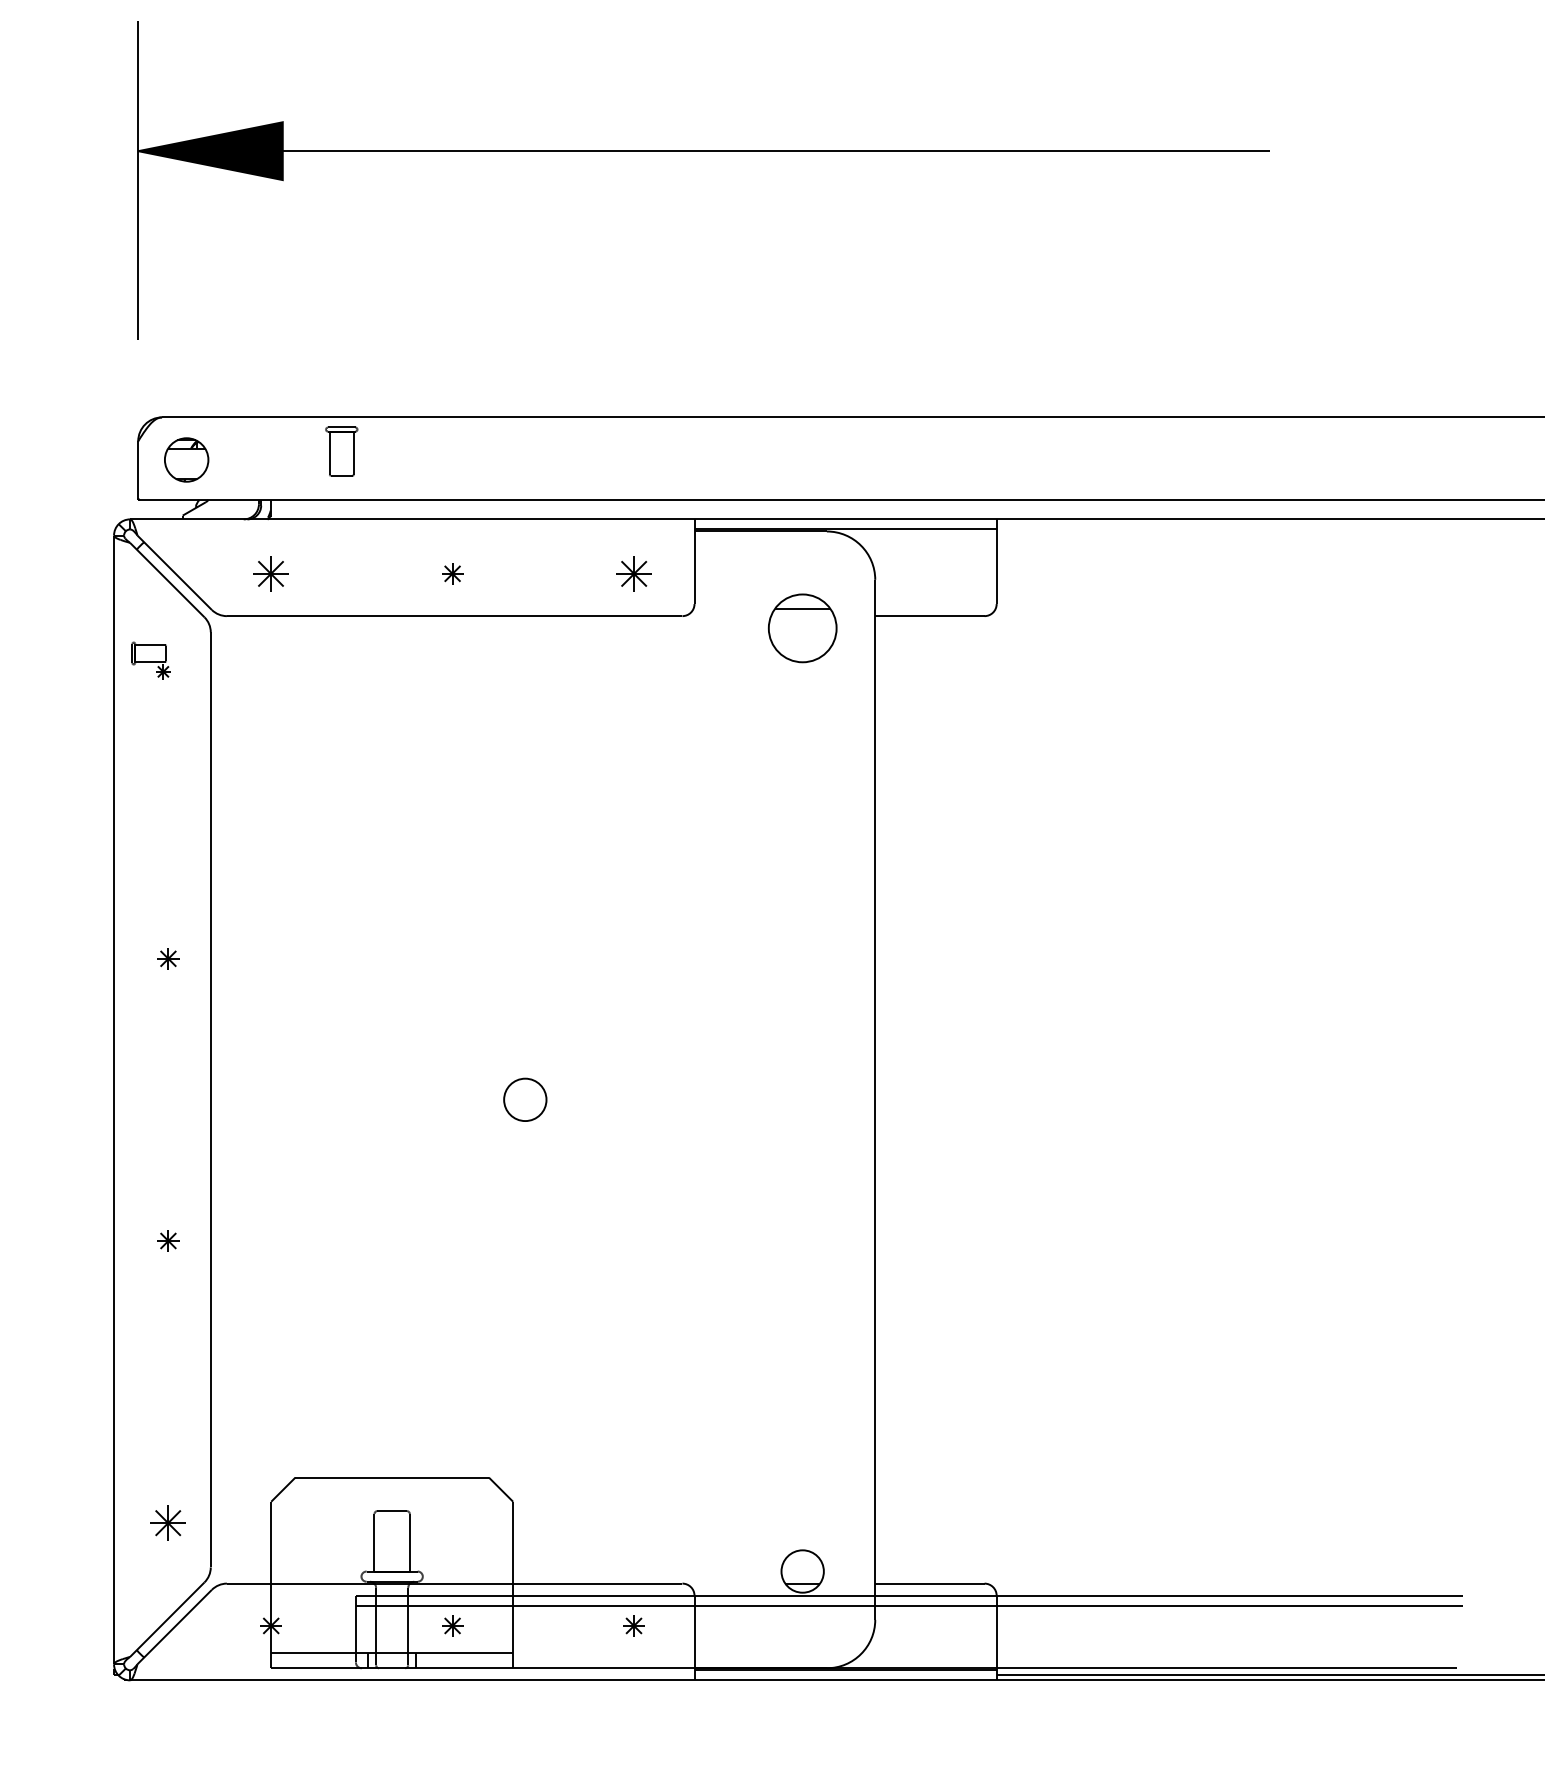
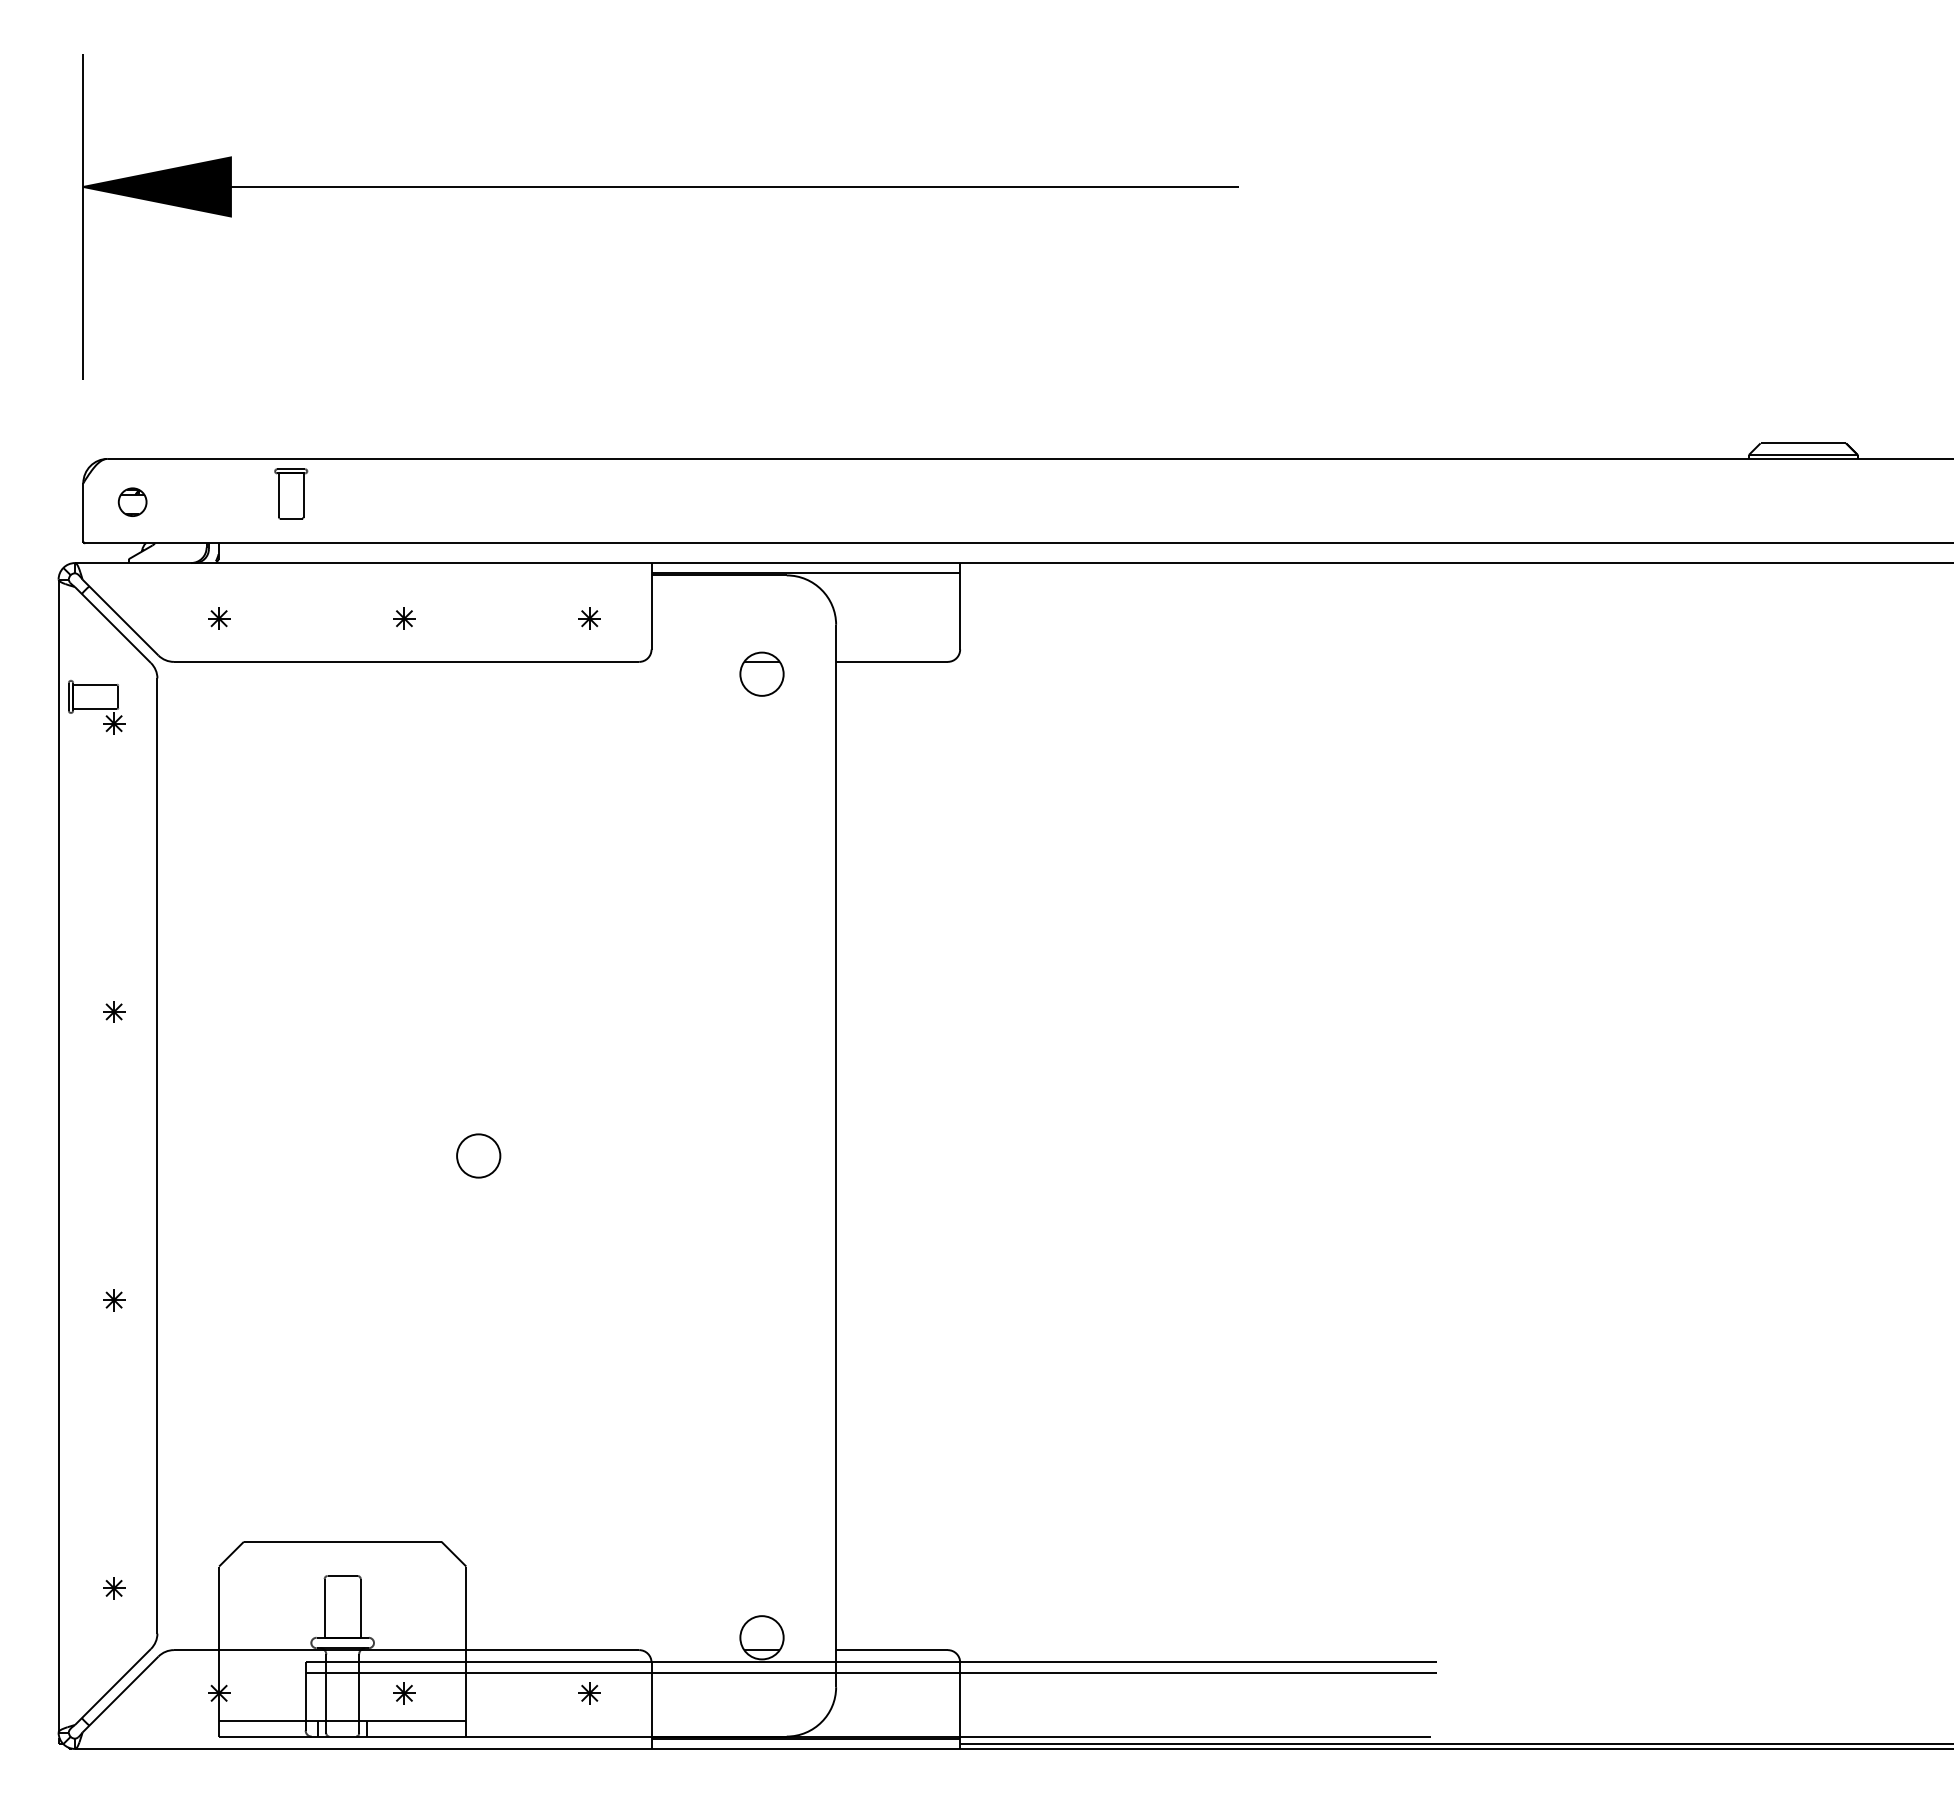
part: (186, 459) -> (132, 501), size x0.62
part: (271, 573) -> (219, 618), size x0.62
part: (633, 573) -> (589, 618), size x0.62
part: (802, 627) -> (761, 673), size x0.62
part: (151, 660) -> (96, 707), size x1.43
part: (168, 1523) -> (114, 1588), size x0.62

